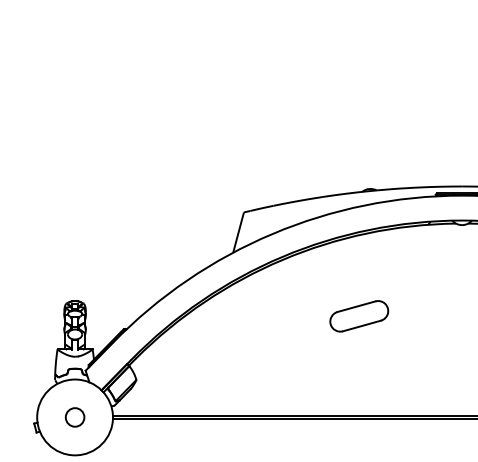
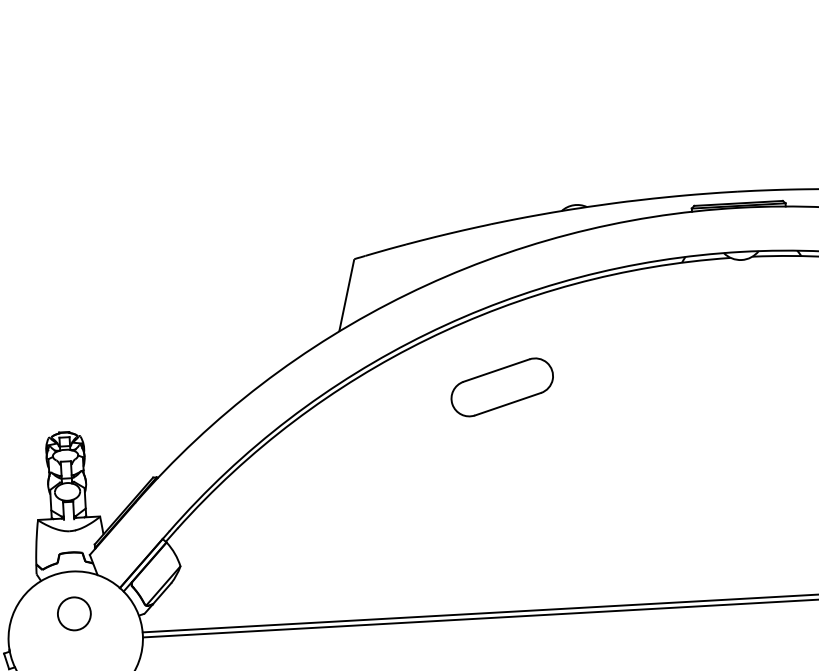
part: (359, 316) -> (502, 387), moved
circle: (74, 417) -> (73, 614), moved

